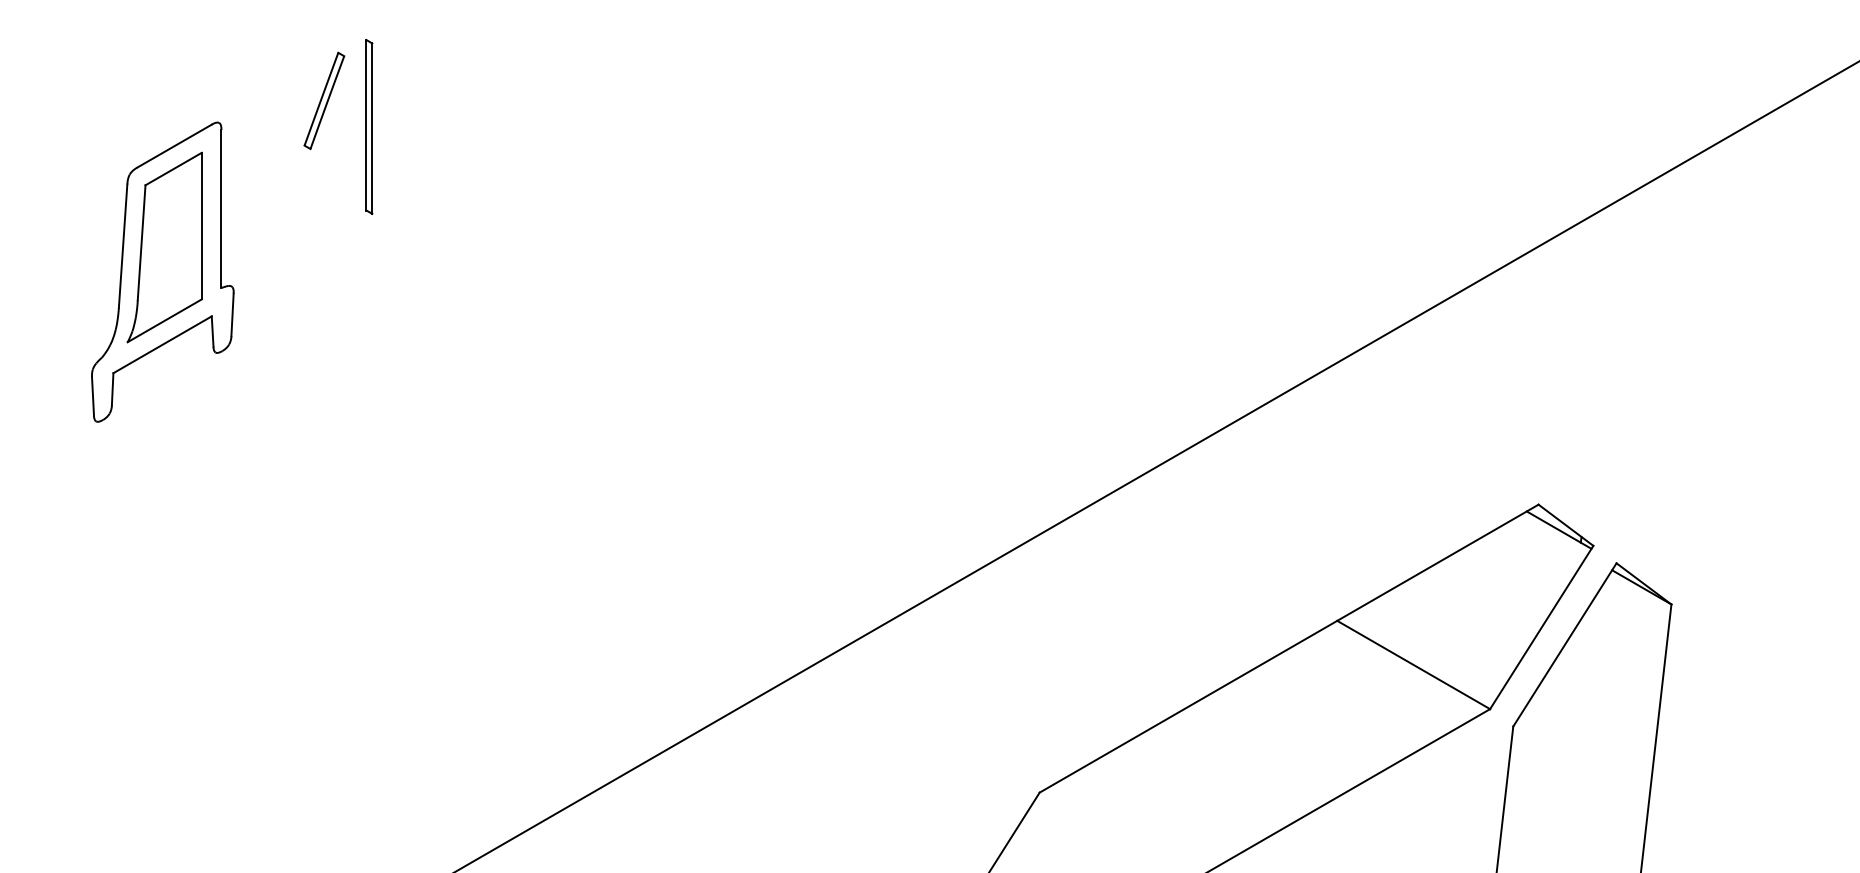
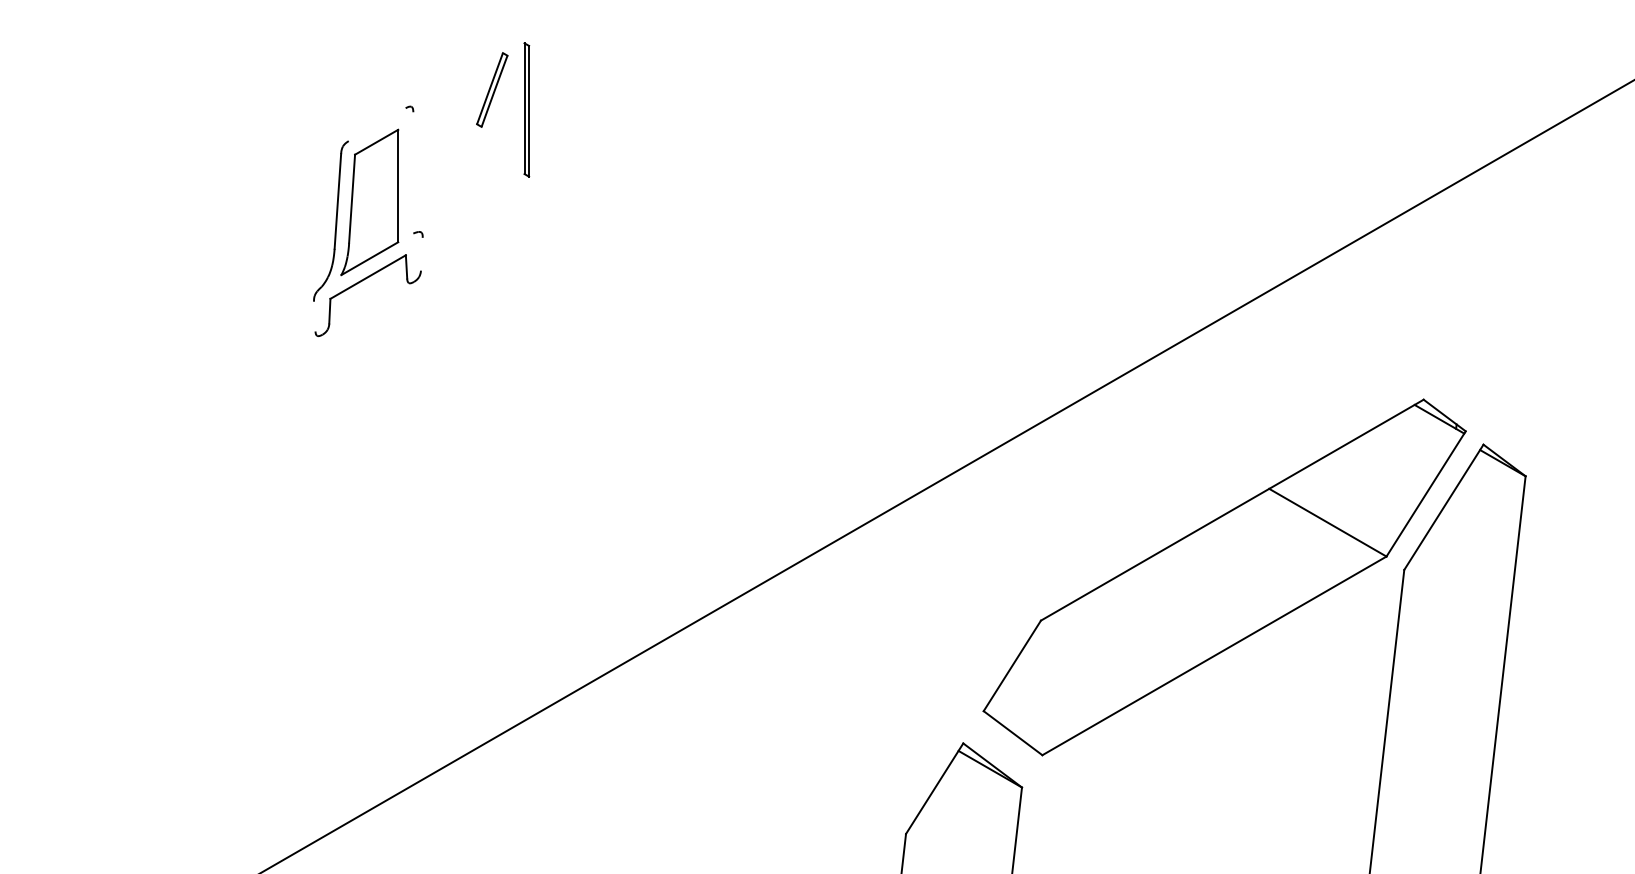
line: (173, 145) -> (376, 124), removed
line: (221, 208) -> (413, 172), removed
line: (232, 314) -> (421, 253), removed
line: (92, 396) -> (314, 316), removed

